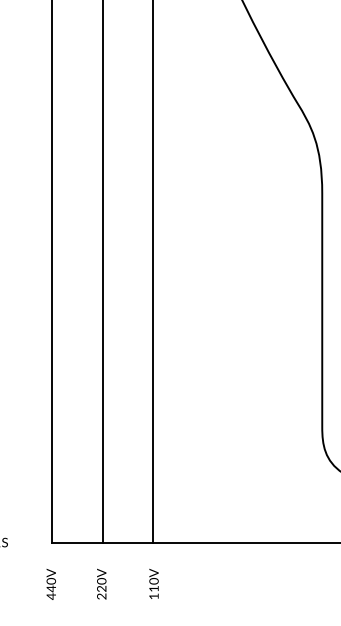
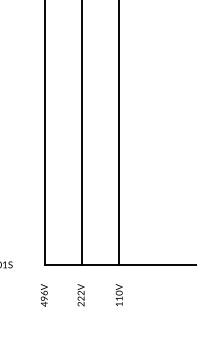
text: (102, 581) -> (81, 293), 220V -> 222V
text: (50, 585) -> (43, 296), 440V -> 496V

